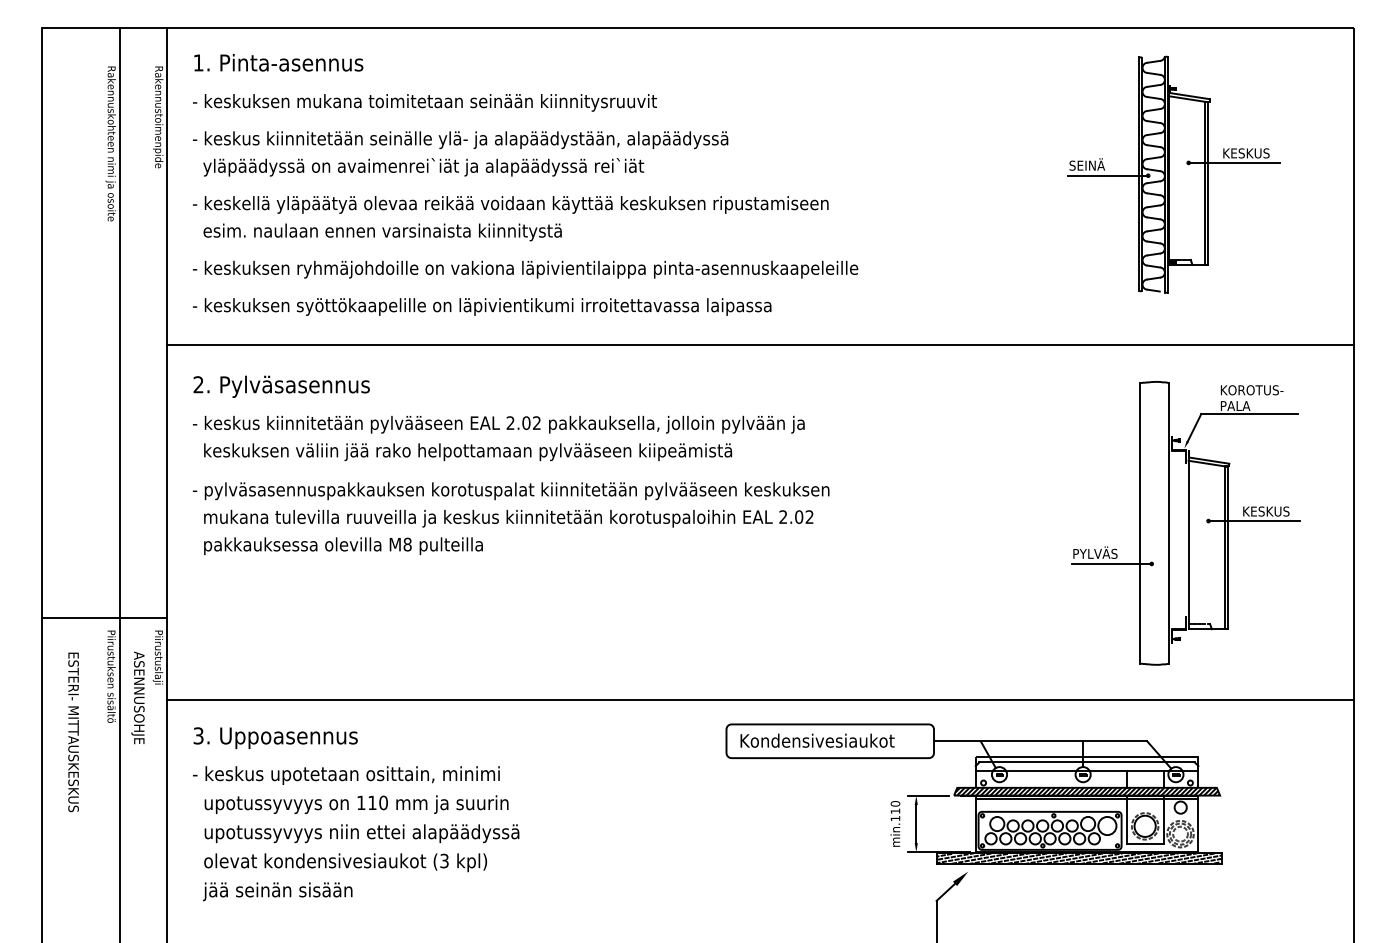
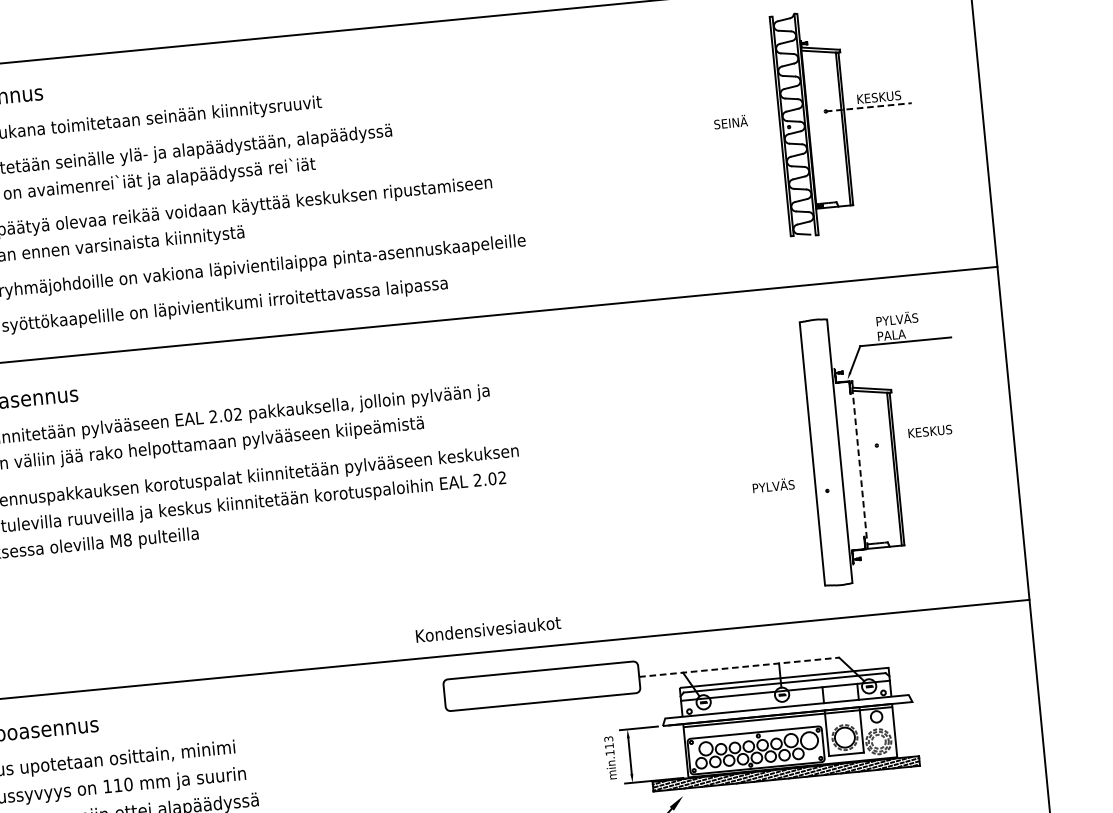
line: (1234, 162) -> (868, 106), solid -> dashed
line: (1108, 175) -> (751, 130), removed
text: (1252, 388) -> (906, 317), KOROTUS- -> PYLVÄS
line: (1254, 521) -> (919, 441), removed
line: (1188, 539) -> (859, 464), solid -> dashed
line: (1111, 563) -> (789, 494), removed
text: (817, 740) -> (488, 629), moved
line: (1040, 741) -> (739, 667), solid -> dashed
hatch: (1087, 791) -> (787, 710), removed
text: (895, 803) -> (608, 738), min.110 -> min.113

